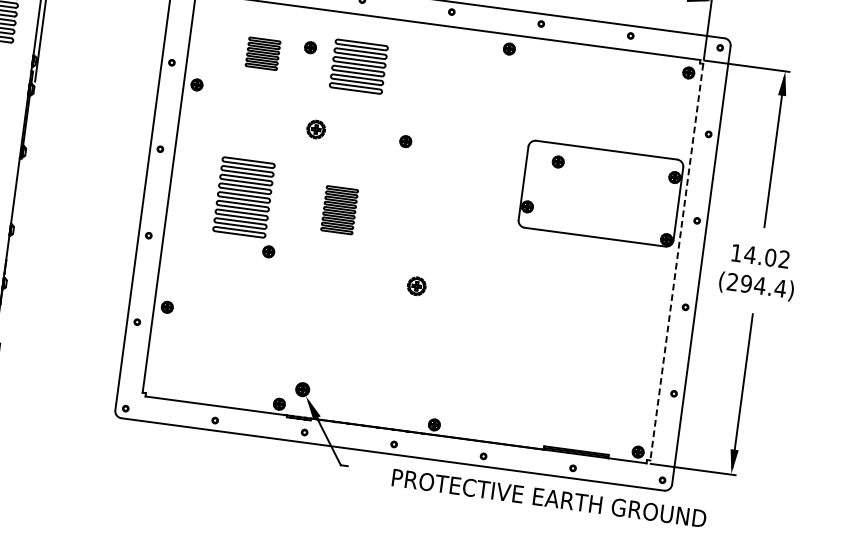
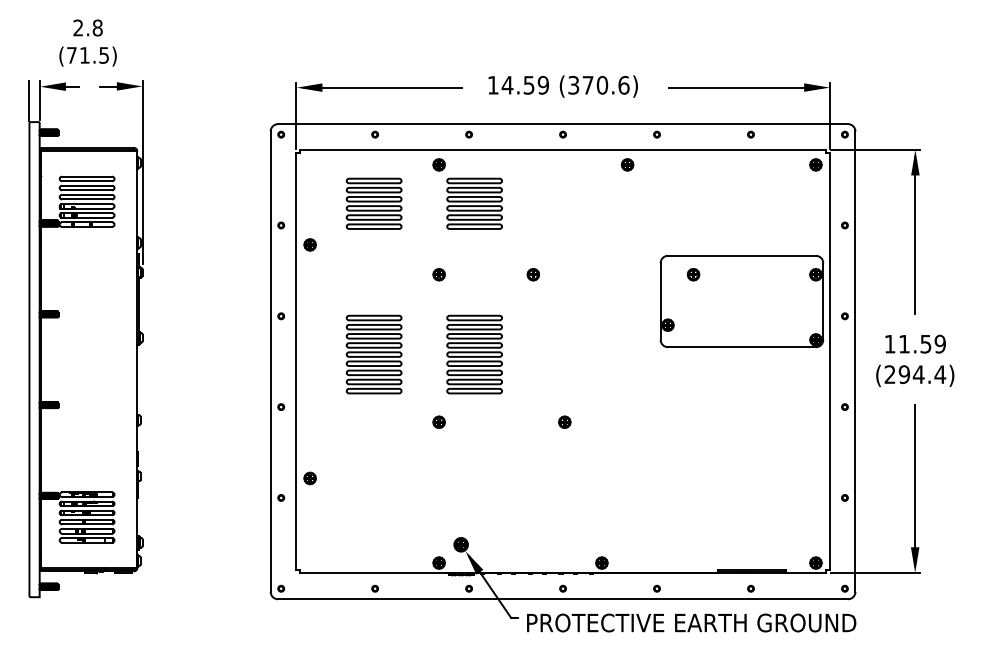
part: (309, 47) -> (438, 164), moved
part: (262, 53) -> (373, 203), size x1.67
part: (315, 129) -> (438, 274), size x0.62
part: (339, 210) -> (474, 354), size x1.67
part: (268, 251) -> (438, 421), moved
text: (766, 256) -> (921, 343), 14.02 -> 11.59
line: (676, 262) -> (829, 362), dashed -> solid
part: (416, 285) -> (564, 421), size x0.62
text: (549, 497) -> (691, 622), moved

